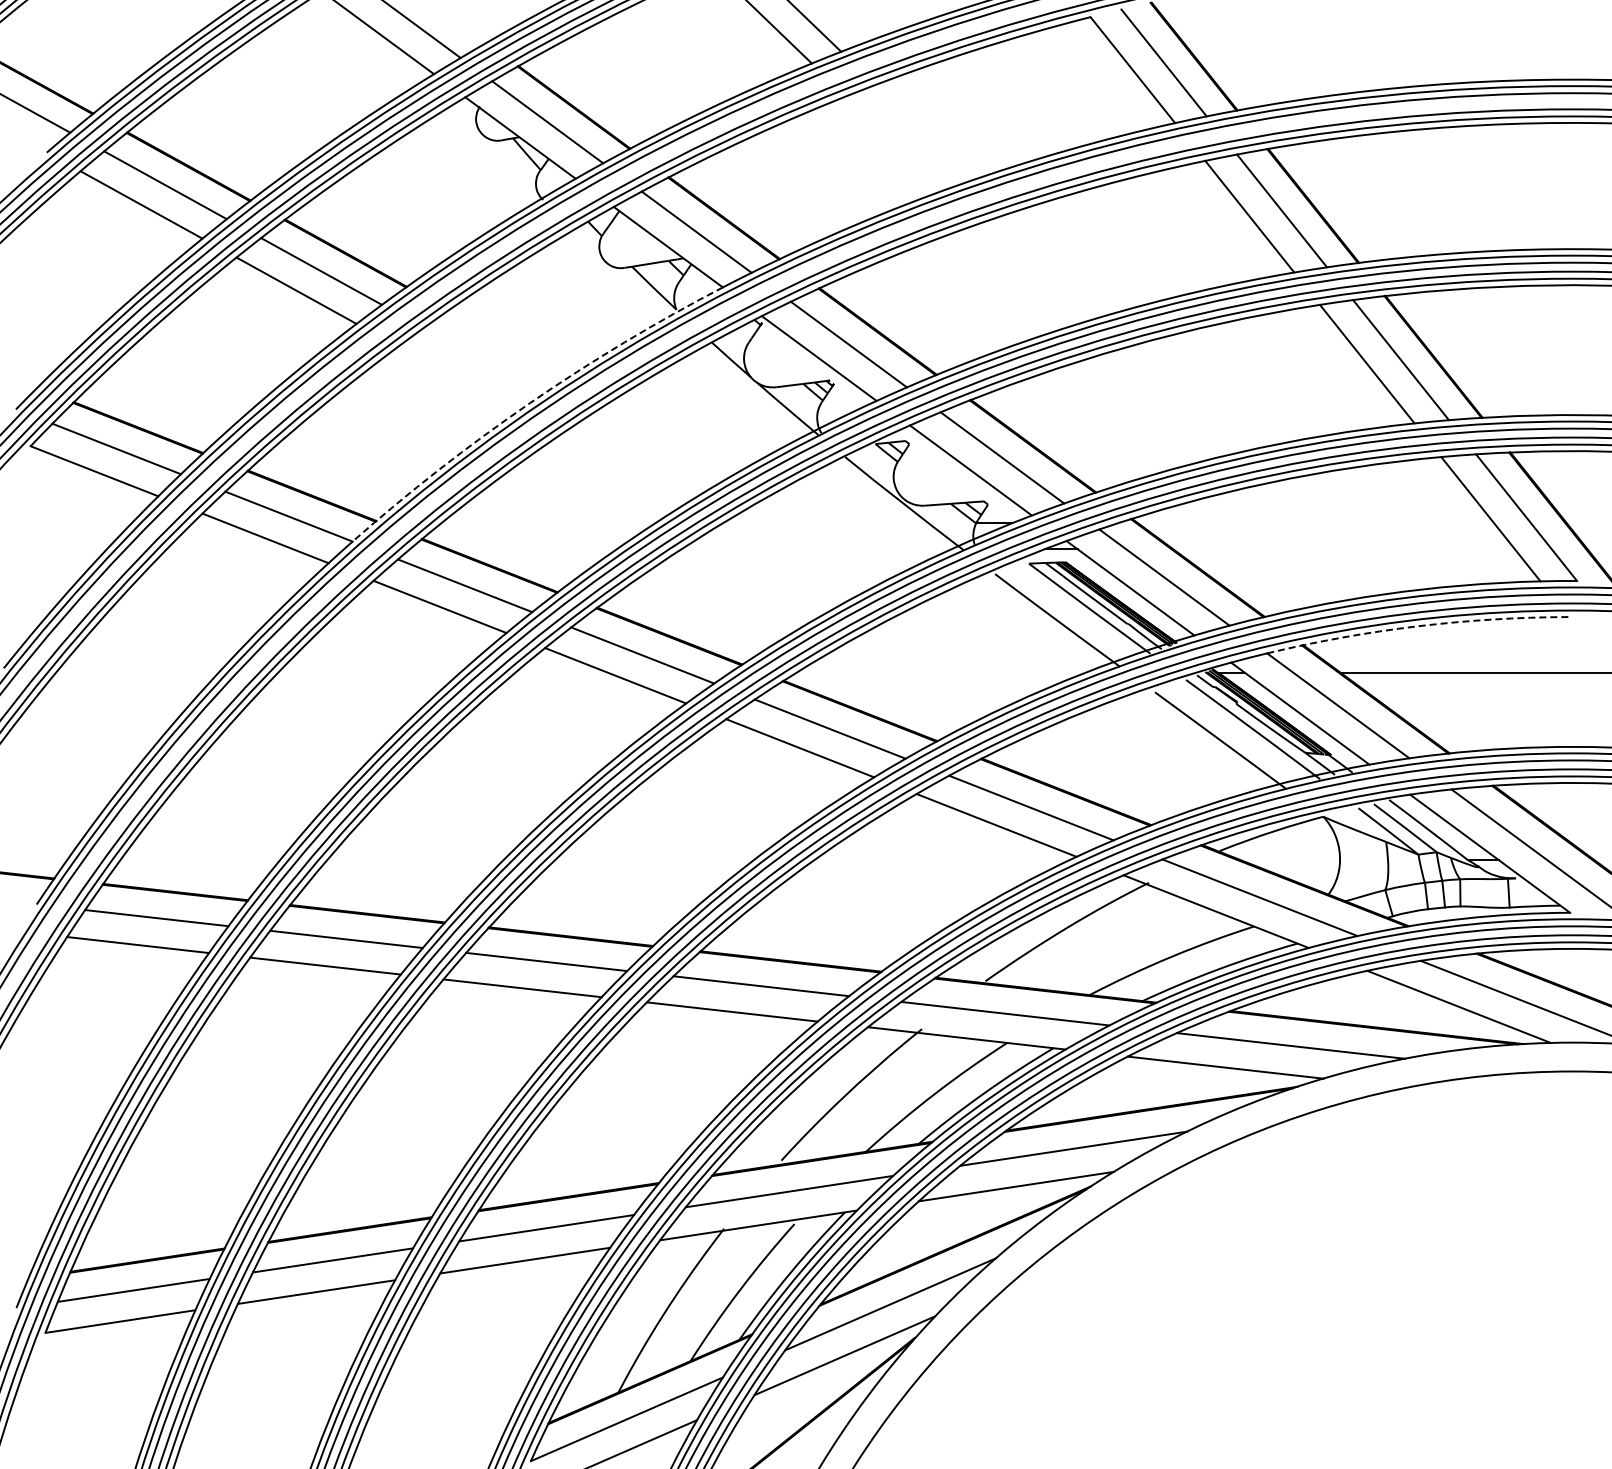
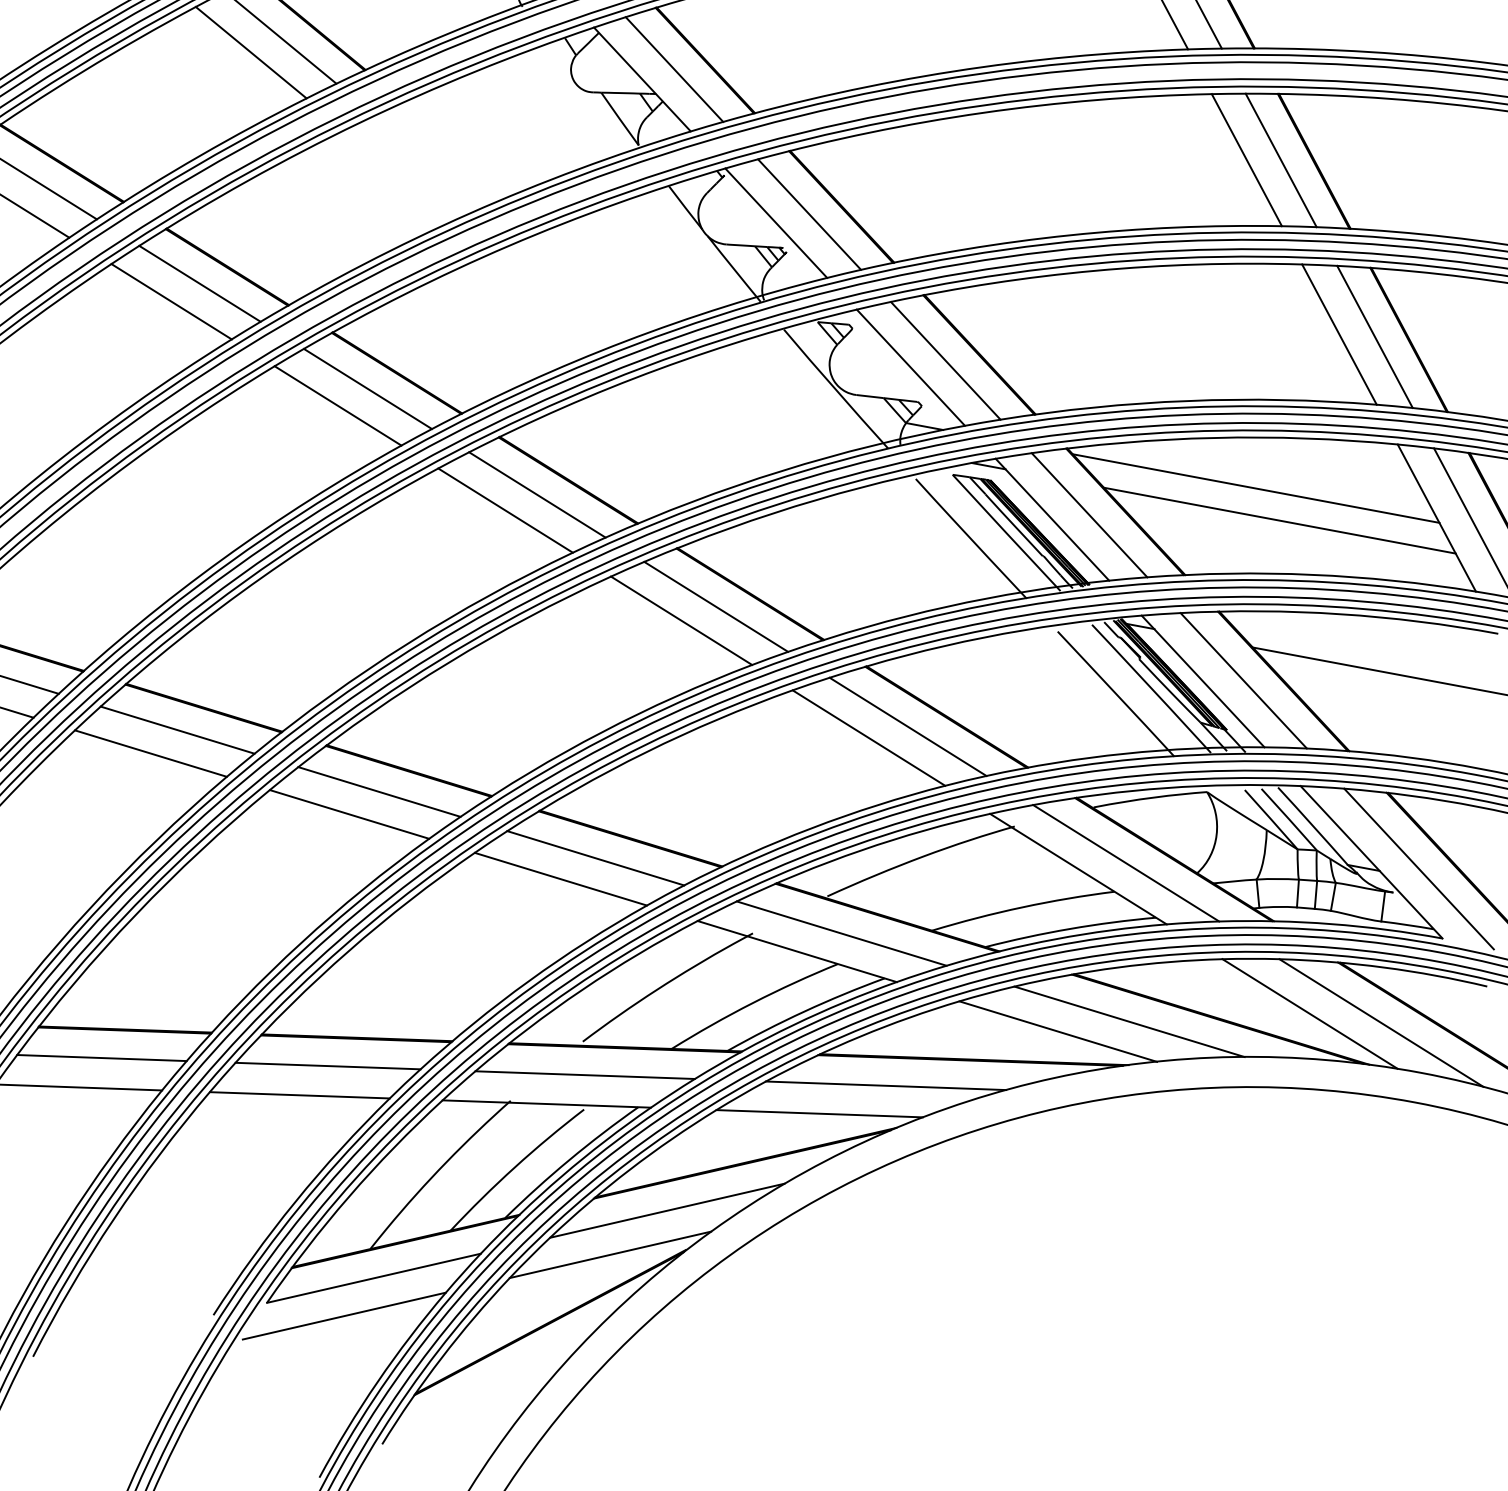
arc: (529, 403) -> (469, 213), dashed -> solid
line: (1316, 523) -> (1256, 488), added
line: (1343, 549) -> (1279, 520), added
arc: (1416, 626) -> (1339, 614), dashed -> solid

